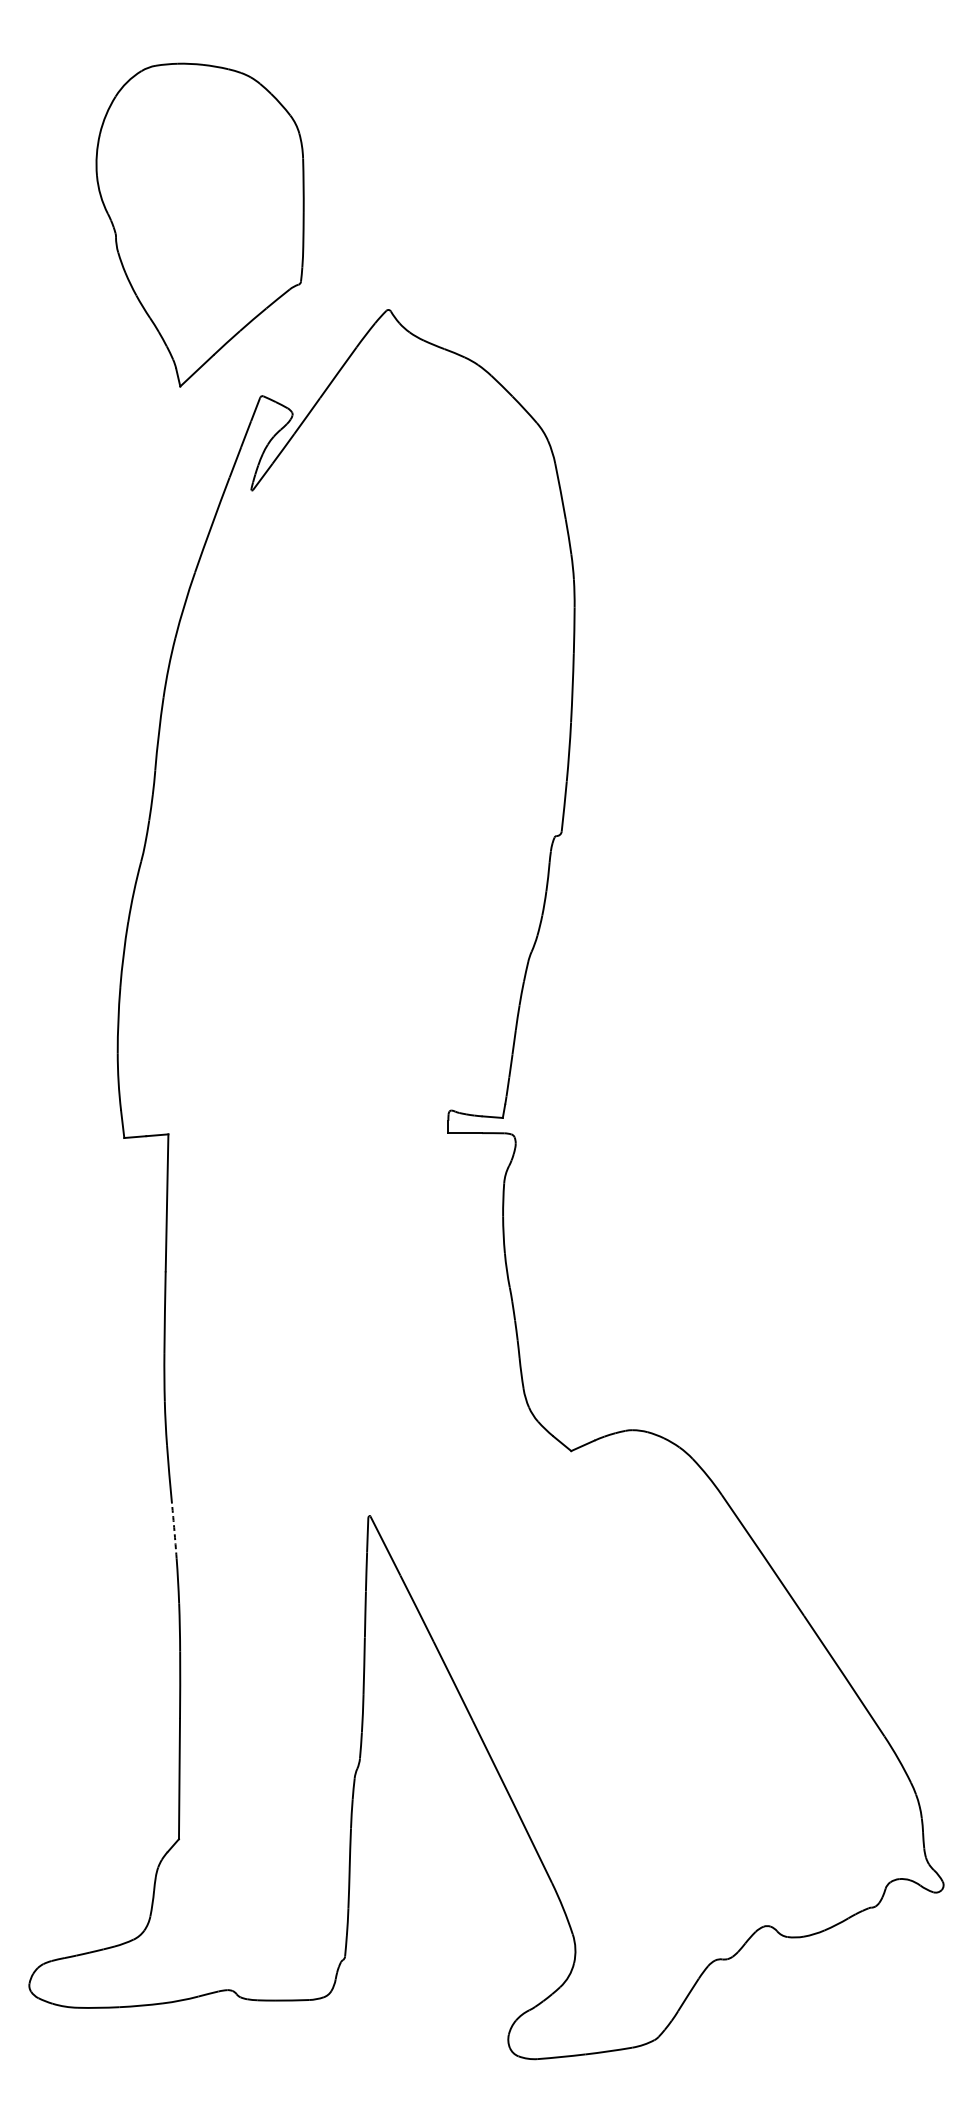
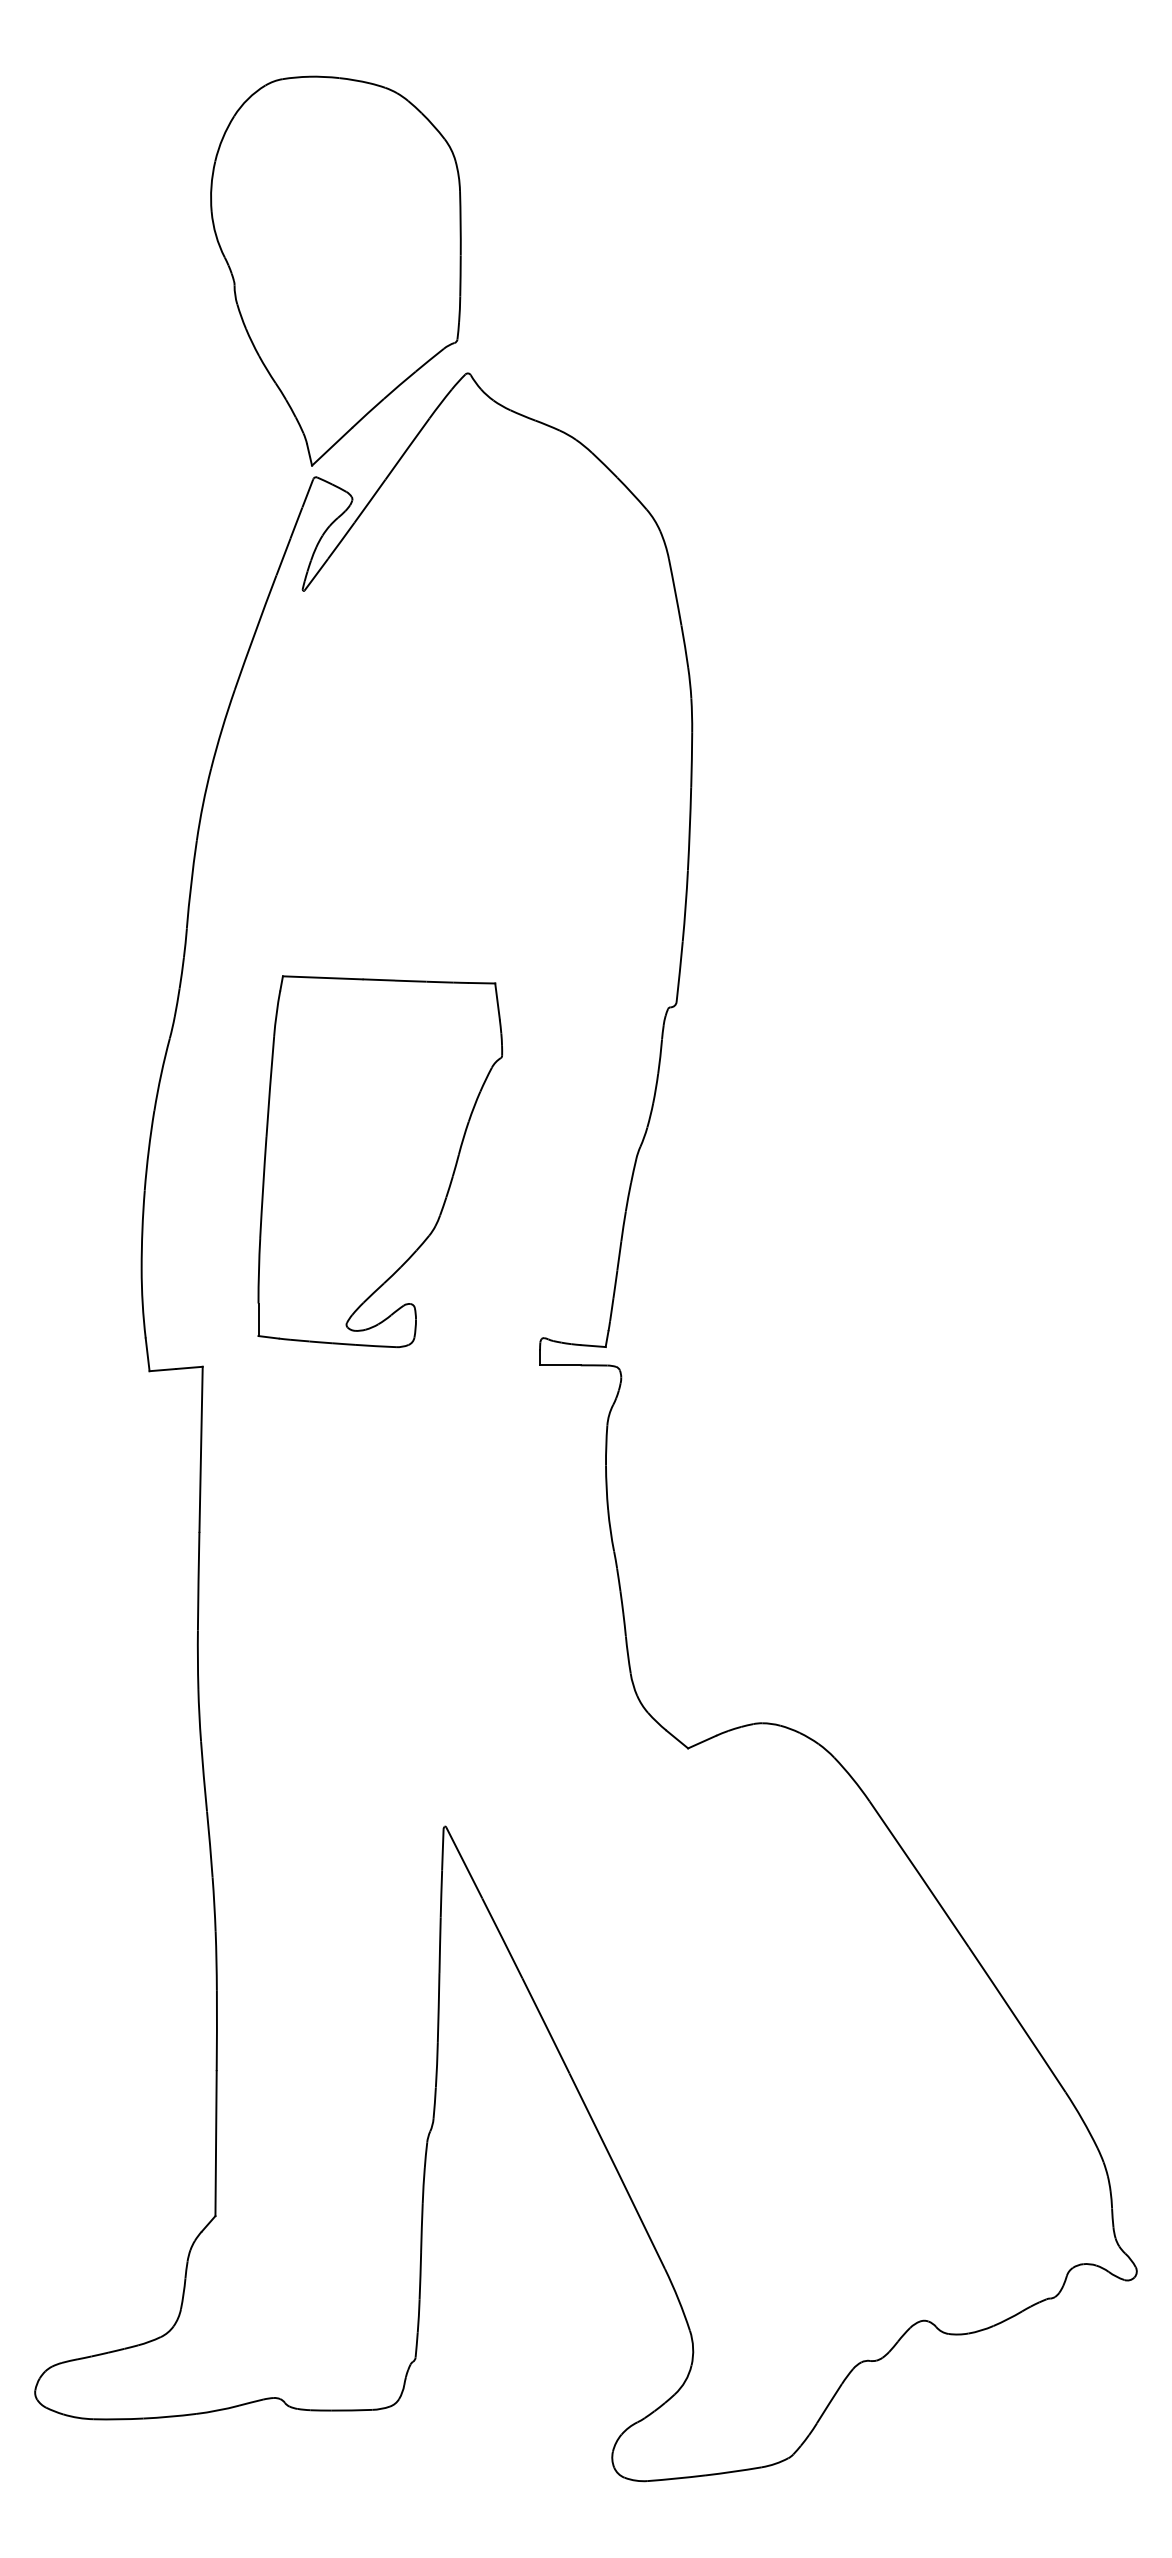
part: (199, 224) -> (335, 270), moved
part: (315, 963) -> (380, 1161), added
arc: (174, 1530) -> (209, 1844), dashed -> solid

